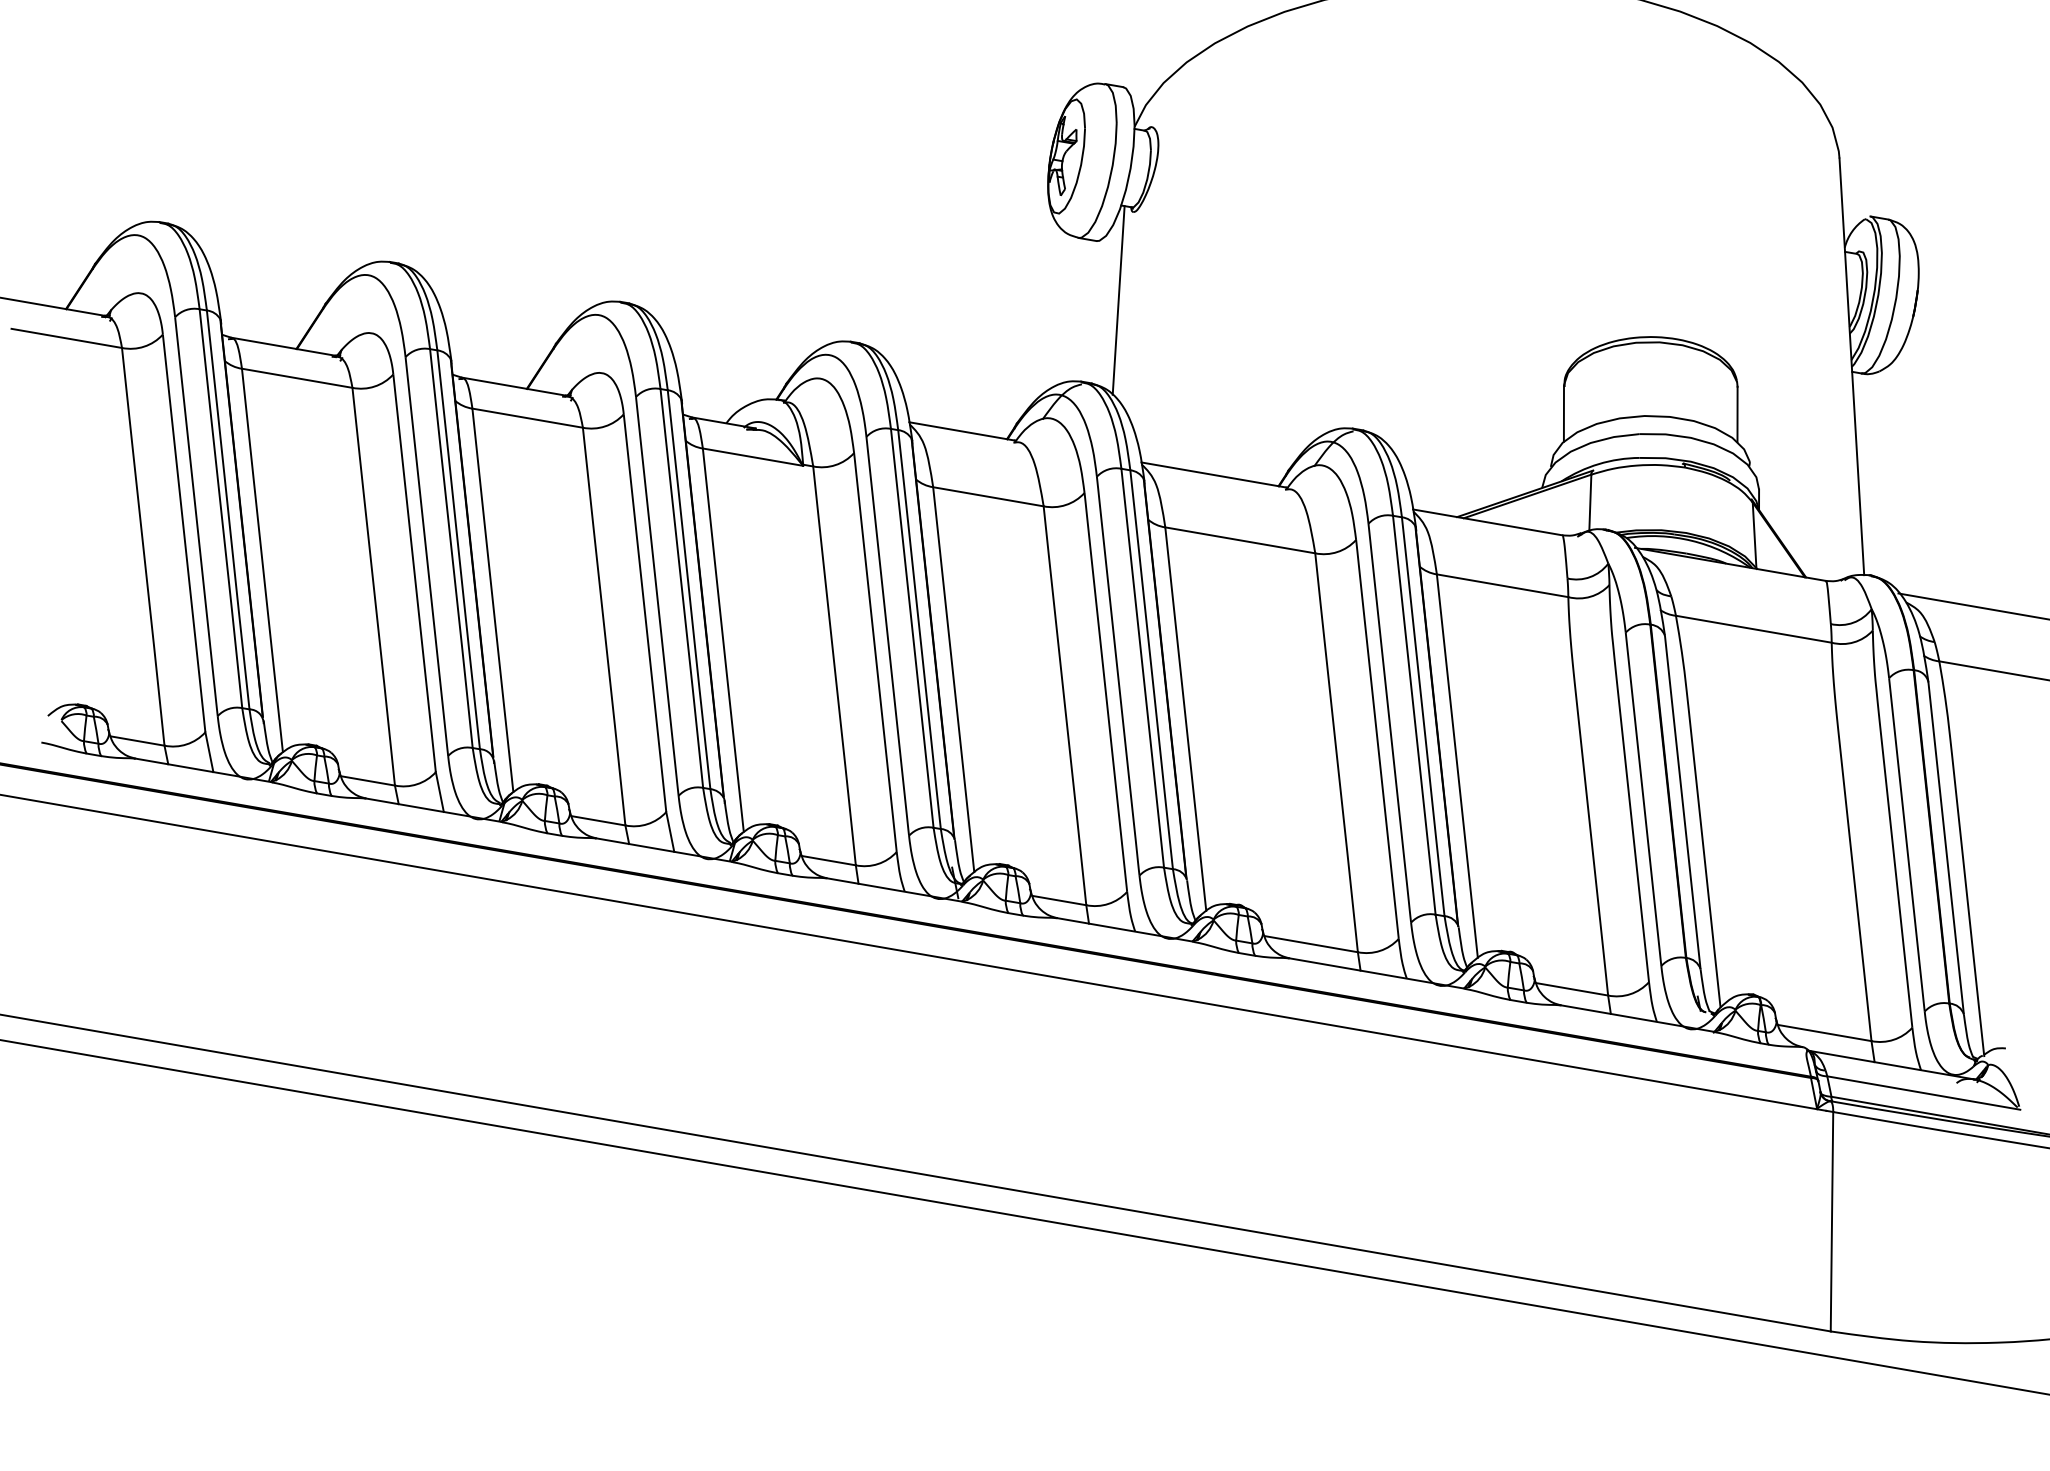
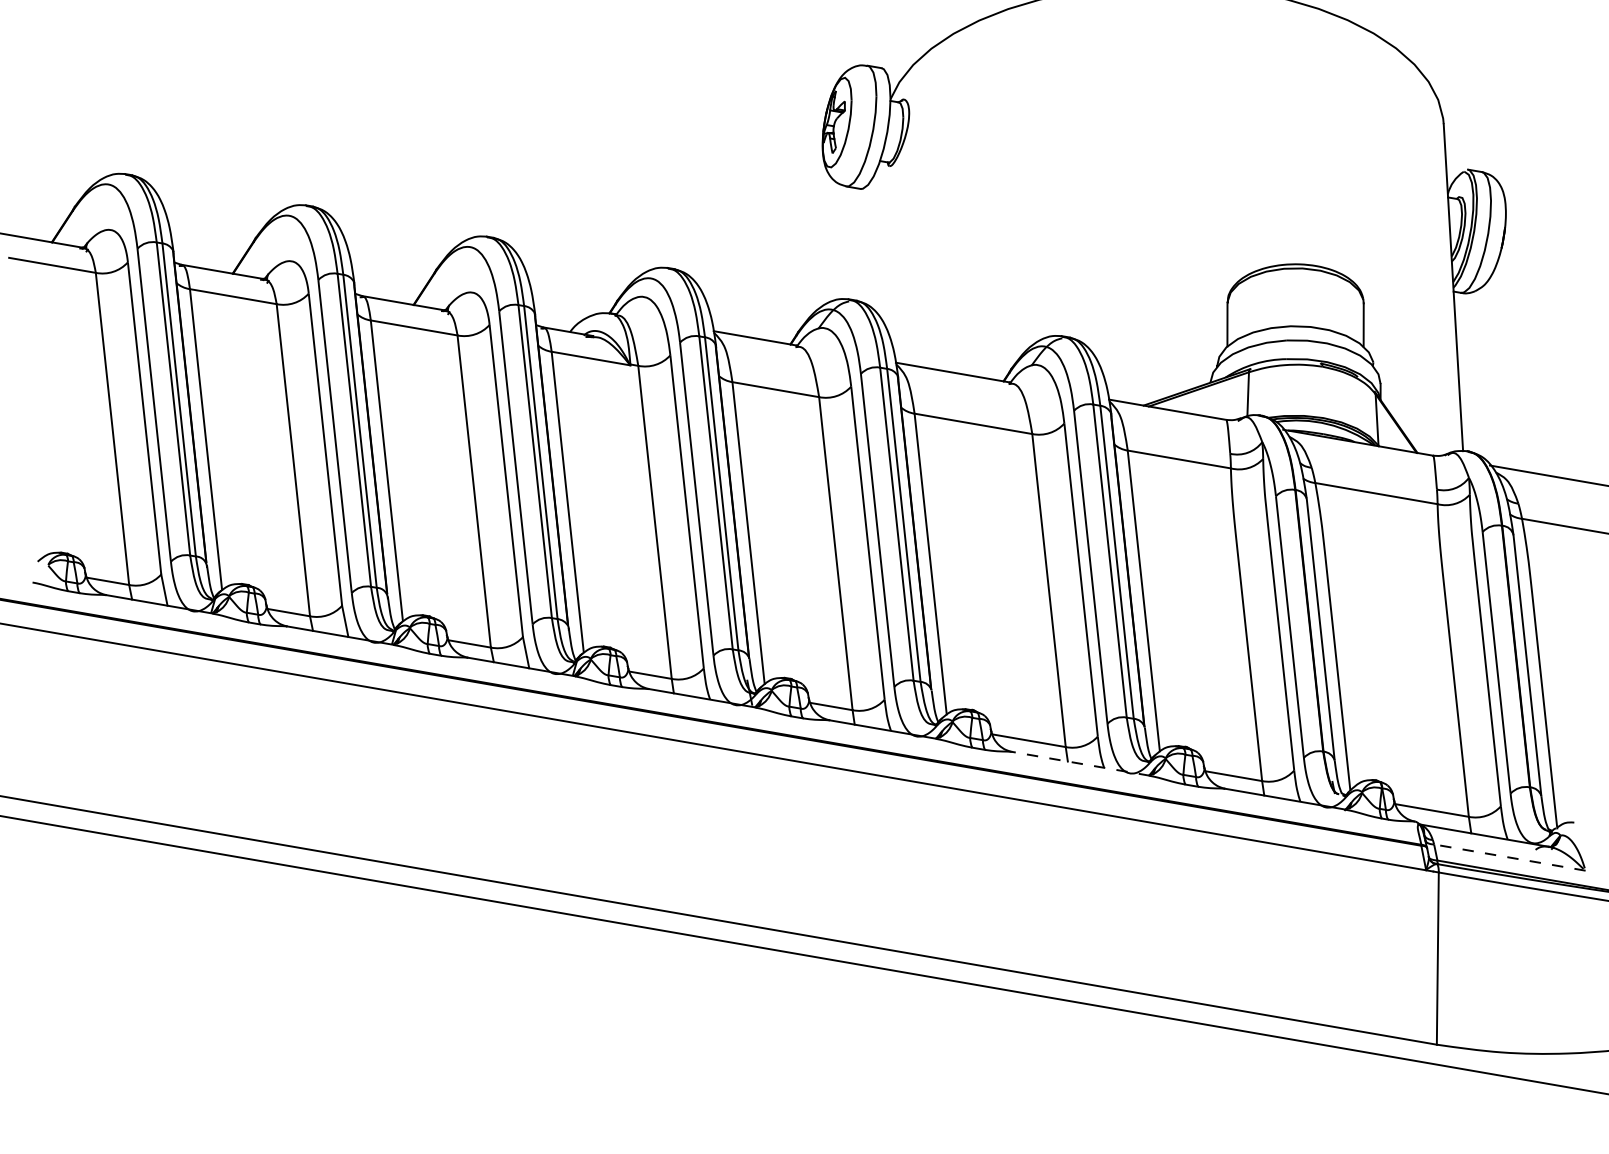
line: (1118, 300) -> (877, 235), removed
line: (1376, 973) -> (1080, 763), solid -> dashed
line: (1923, 1093) -> (1509, 857), solid -> dashed

